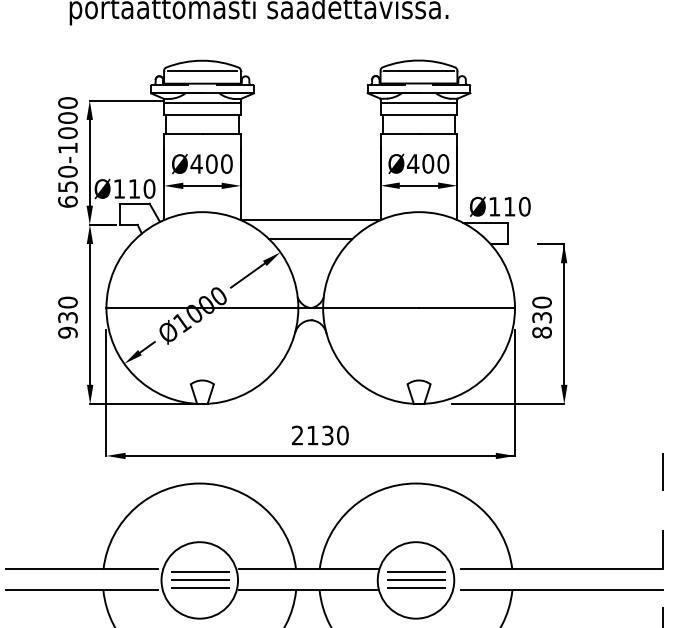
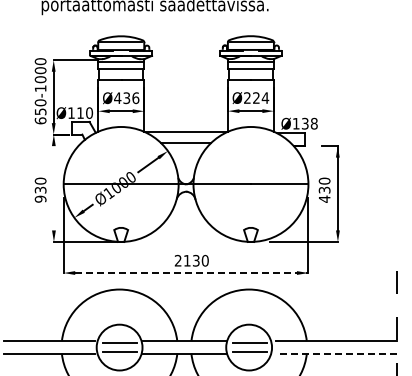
text: (428, 162) -> (256, 97), Ø400 -> Ø224
text: (219, 164) -> (131, 98), Ø400 -> Ø436
text: (516, 206) -> (309, 123), Ø110 -> Ø138
line: (89, 314) -> (53, 188), removed
text: (541, 333) -> (324, 199), 830 -> 430
line: (319, 456) -> (191, 273), solid -> dashed
line: (201, 580) -> (120, 347), removed
line: (416, 580) -> (249, 347), removed
line: (561, 590) -> (336, 353), solid -> dashed

